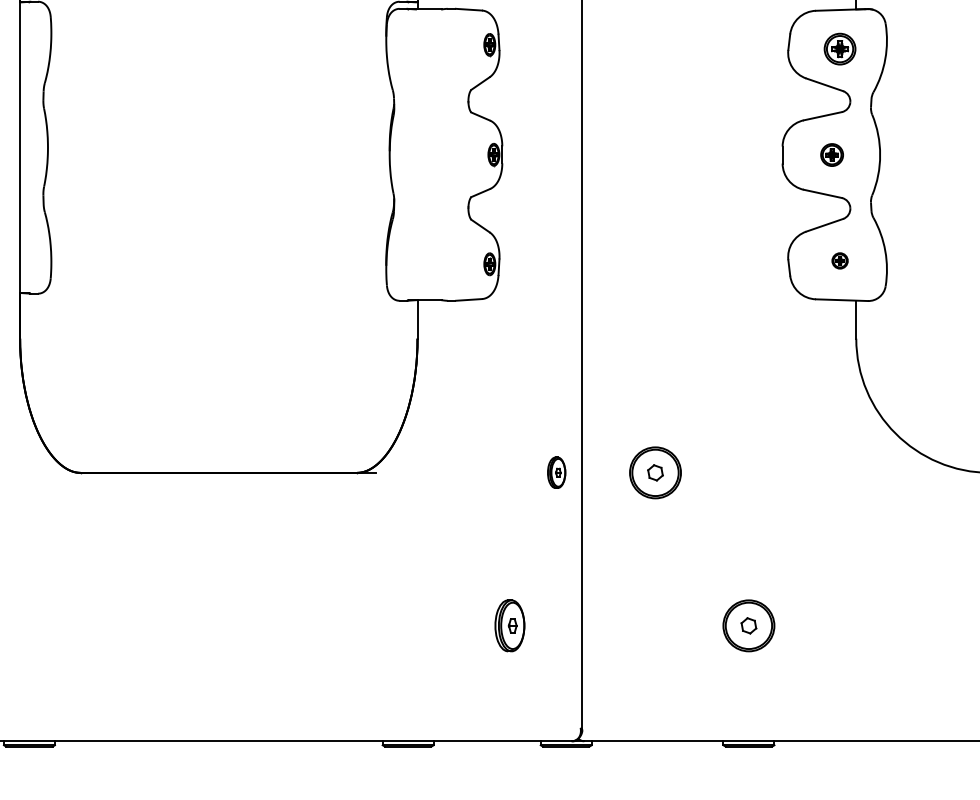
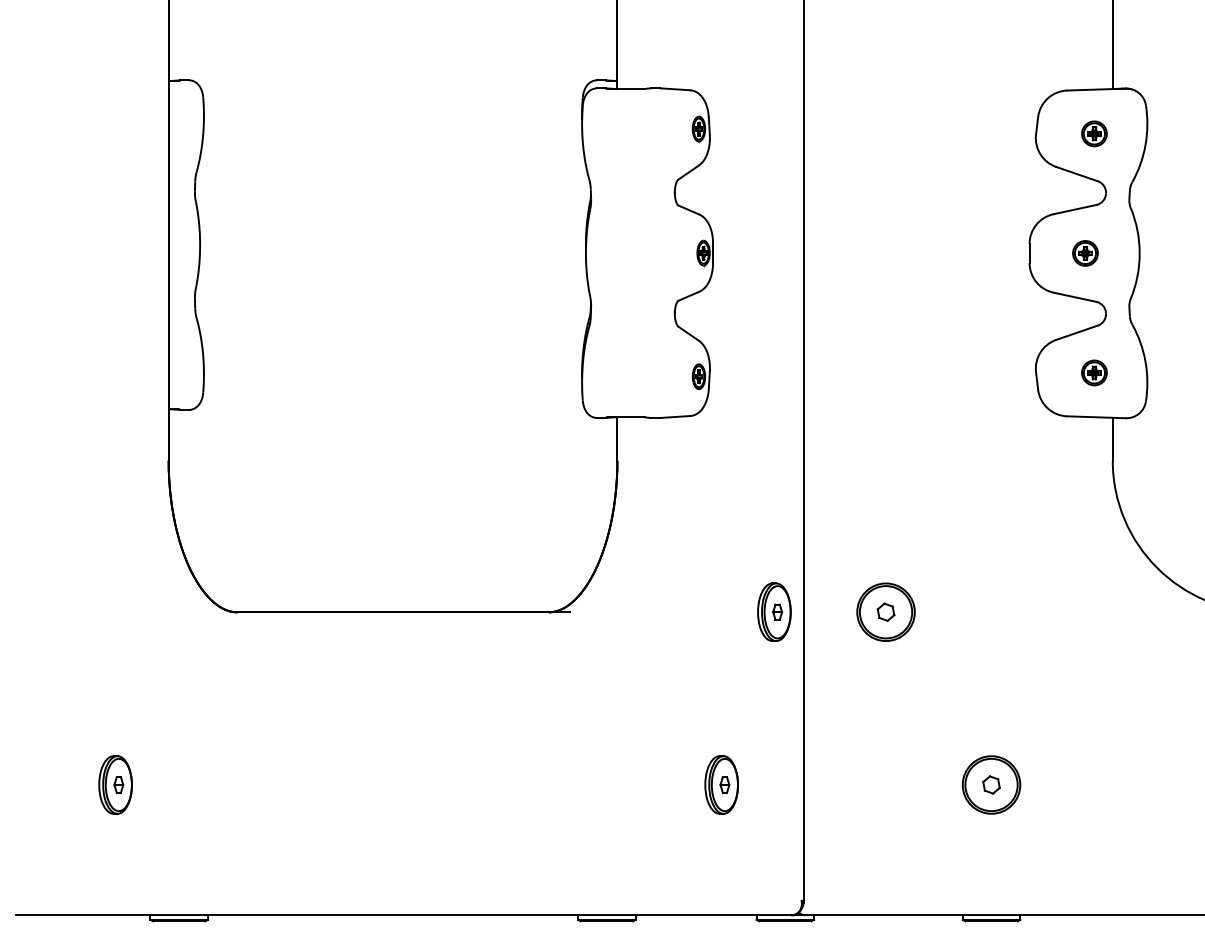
part: (840, 48) -> (1094, 133), size x0.71
part: (840, 260) -> (1094, 372), size x1.43
part: (556, 472) -> (774, 611), size x1.67

